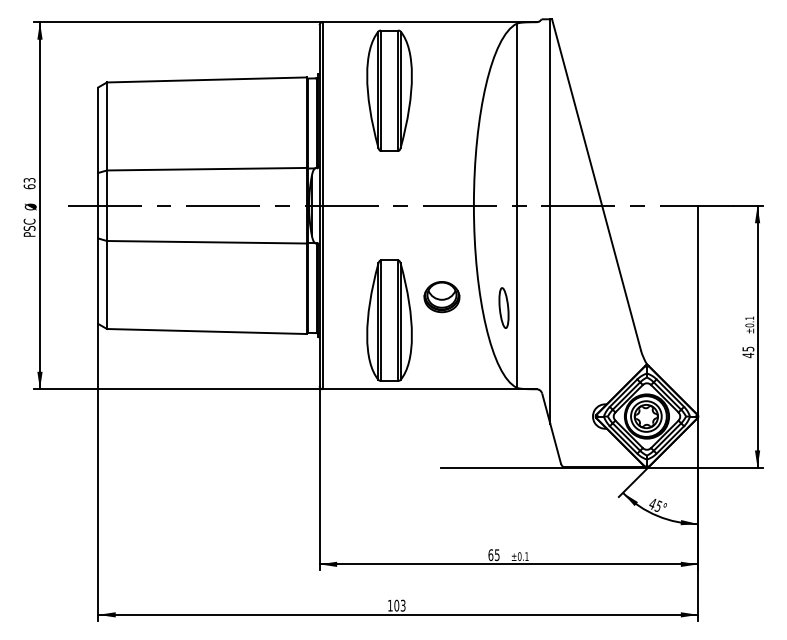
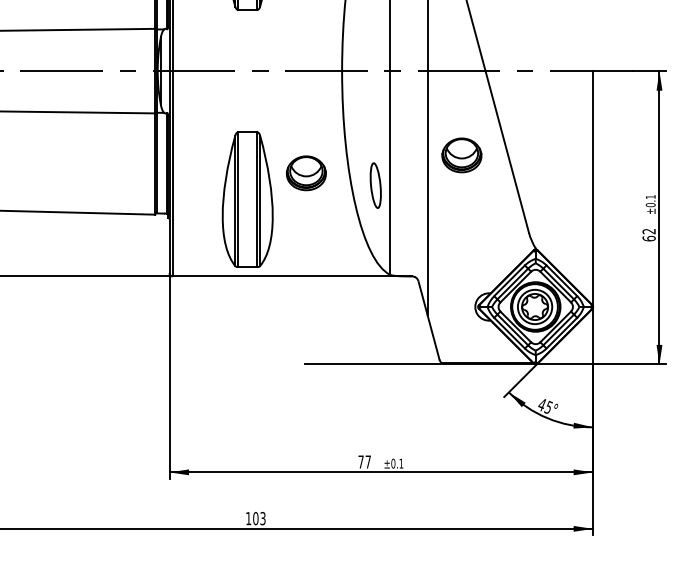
part: (580, 281) -> (461, 155), added
text: (748, 352) -> (649, 235), 45 -> 62
text: (493, 555) -> (364, 462), 65 -> 77

